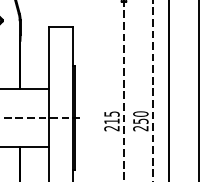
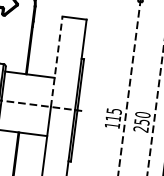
line: (48, 72) -> (56, 61), solid -> dashed
text: (111, 128) -> (111, 125), 215 -> 115

